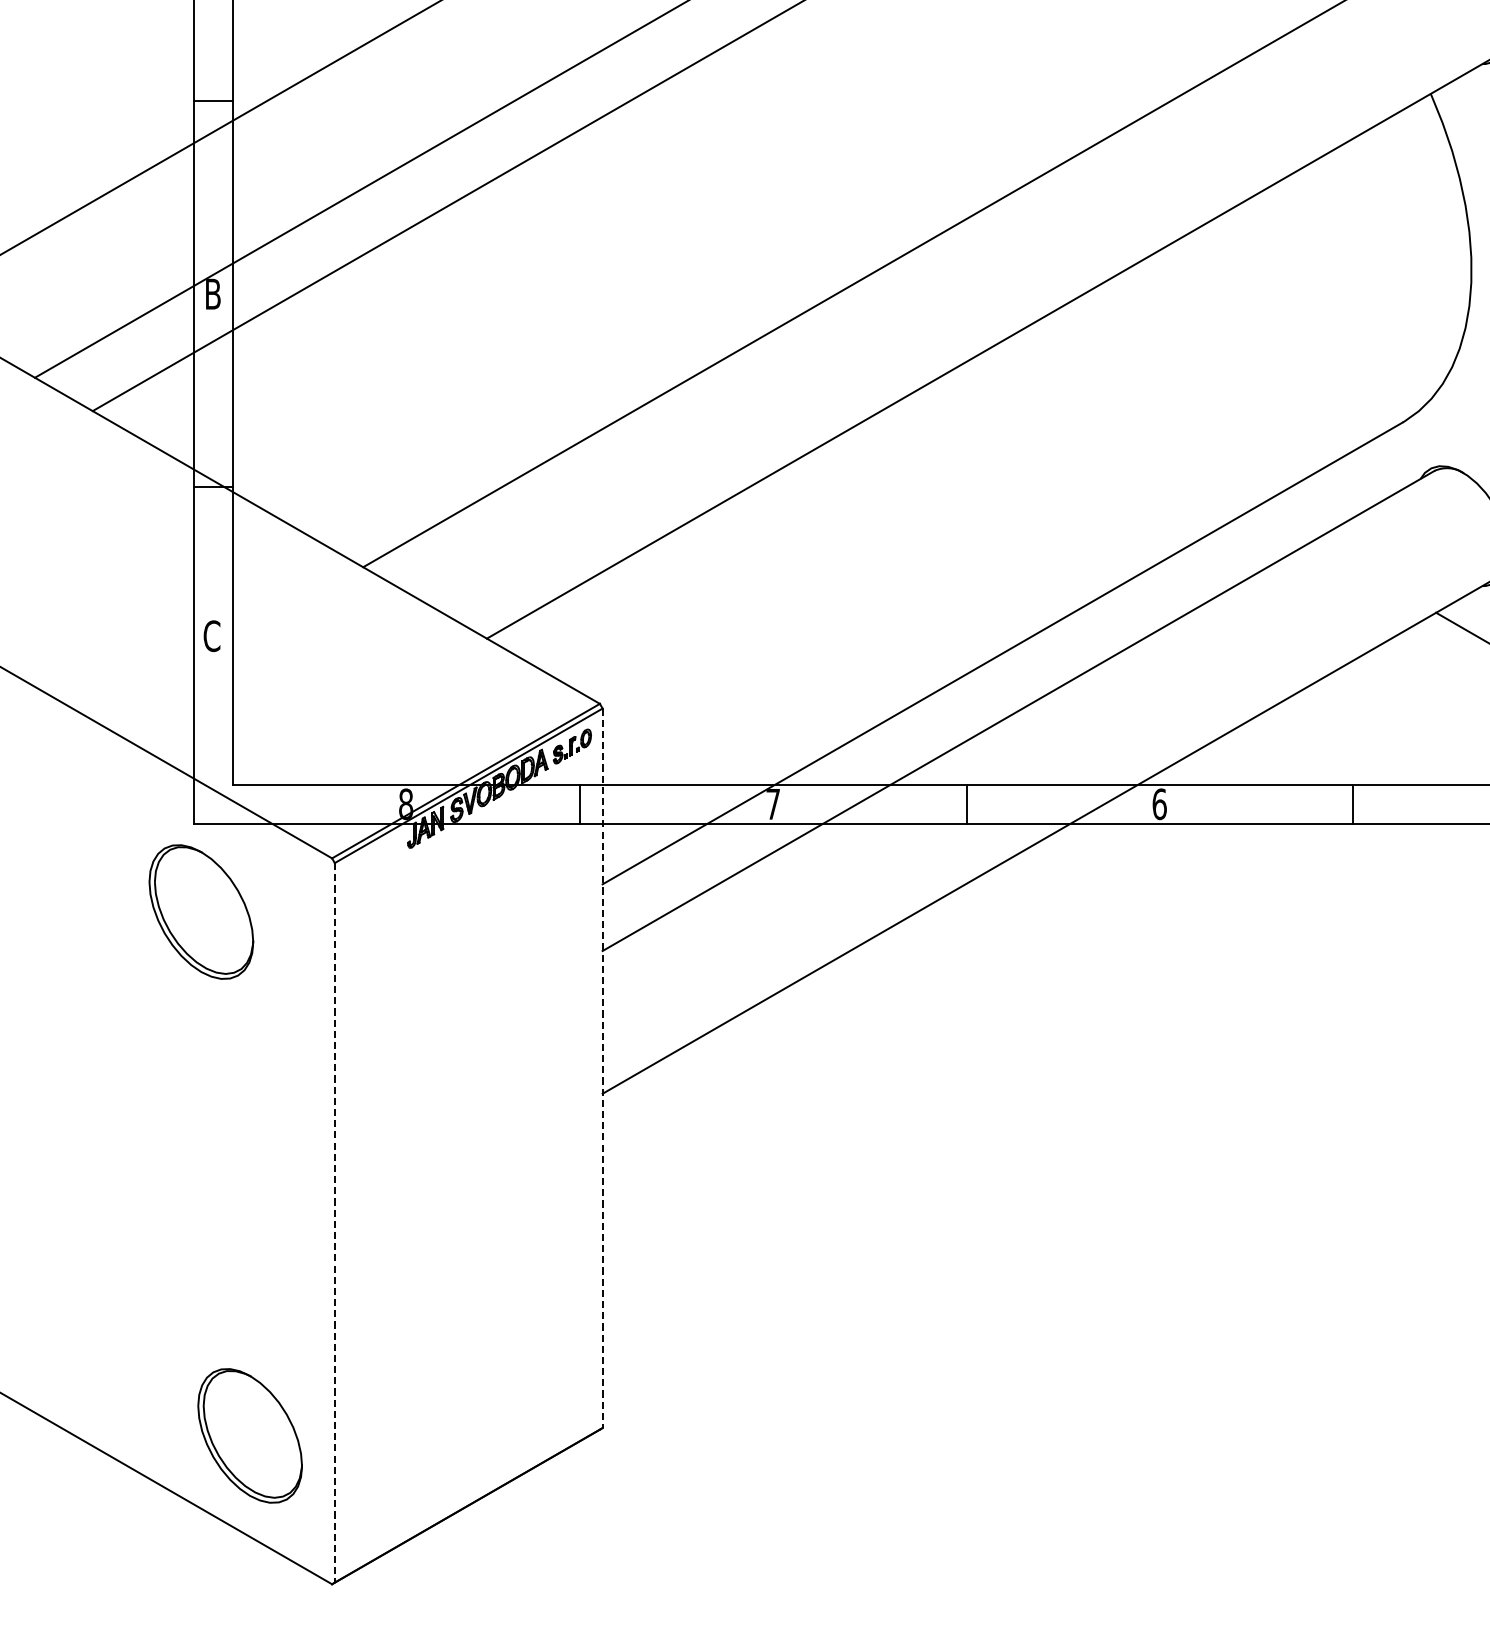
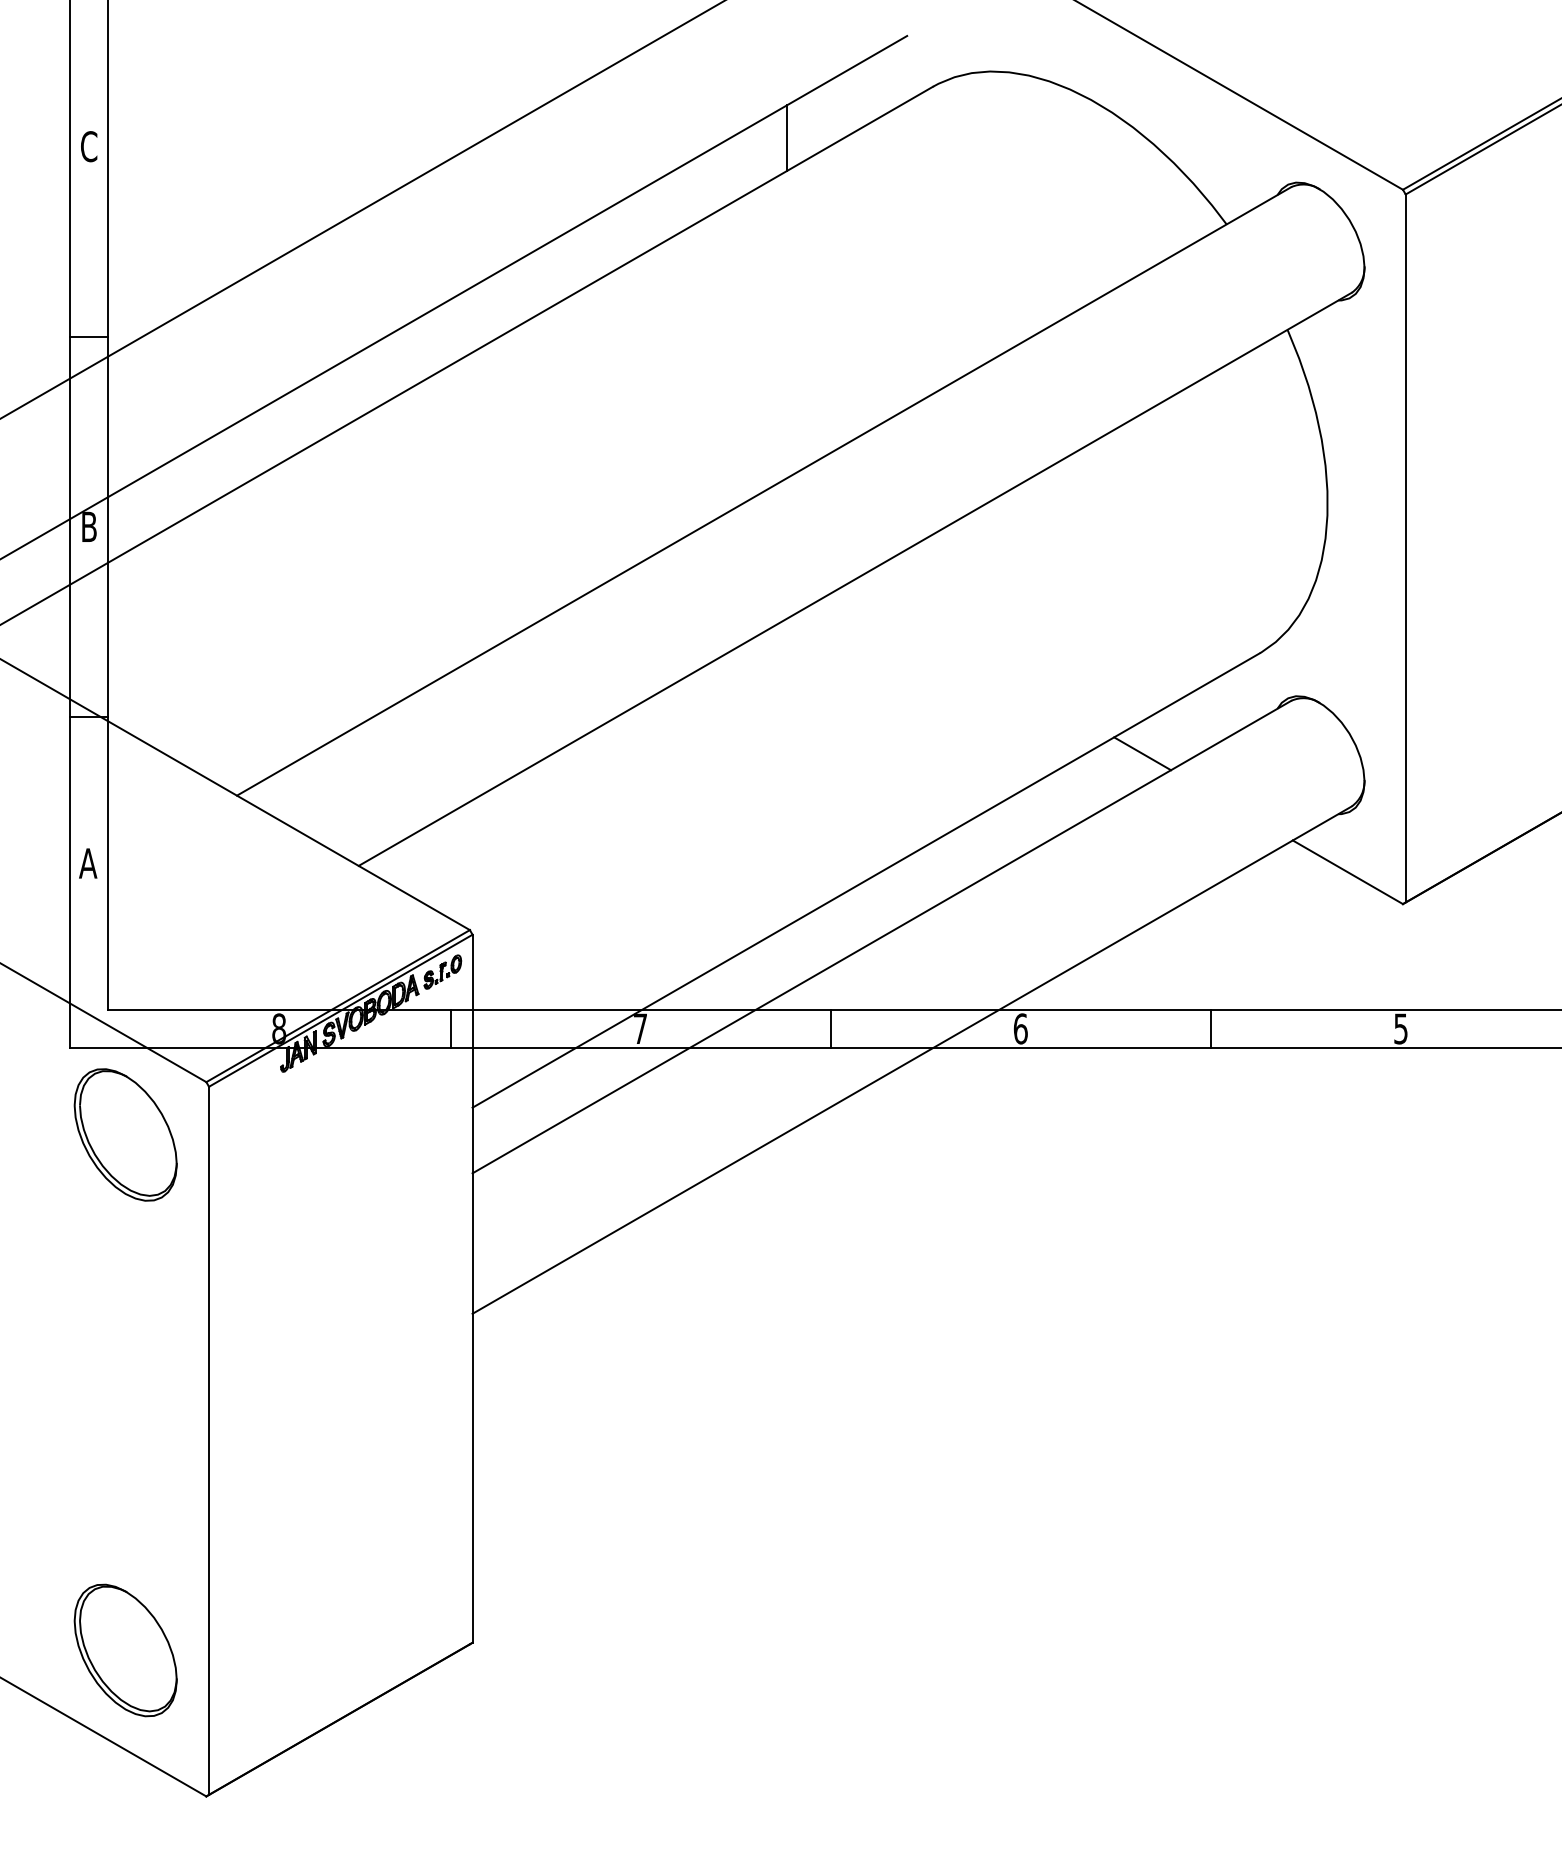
line: (1283, 524) -> (1142, 753), added
text: (212, 636) -> (88, 863), C -> A
part: (201, 911) -> (125, 1134), moved
line: (602, 1069) -> (472, 1289), dashed -> solid
line: (335, 1223) -> (209, 1441), dashed -> solid

